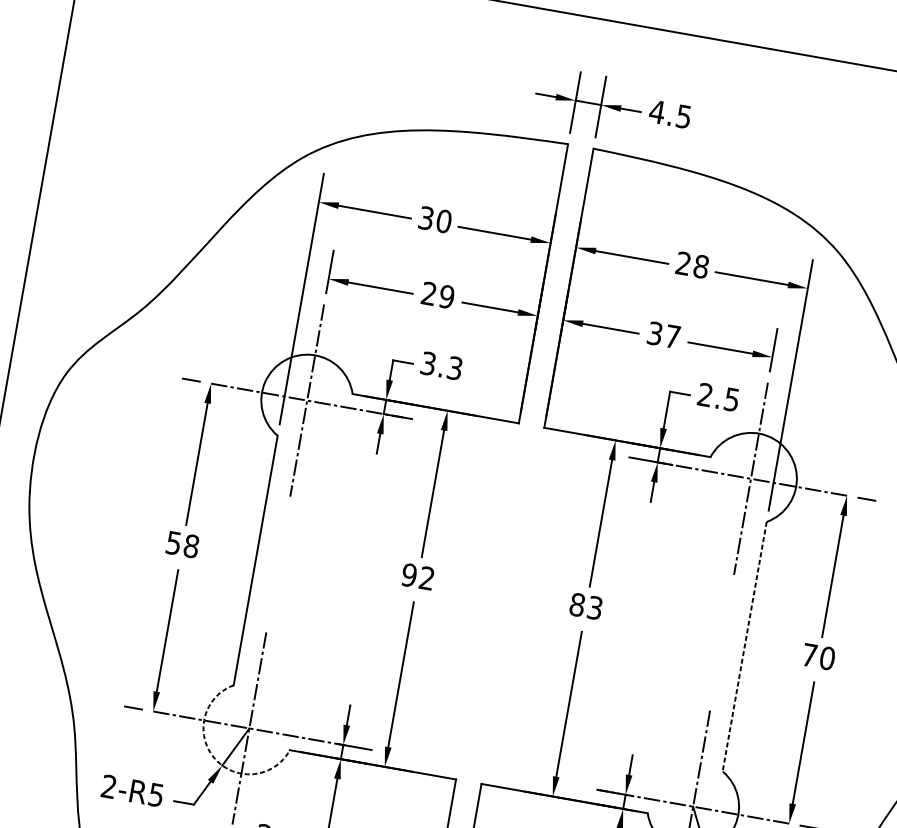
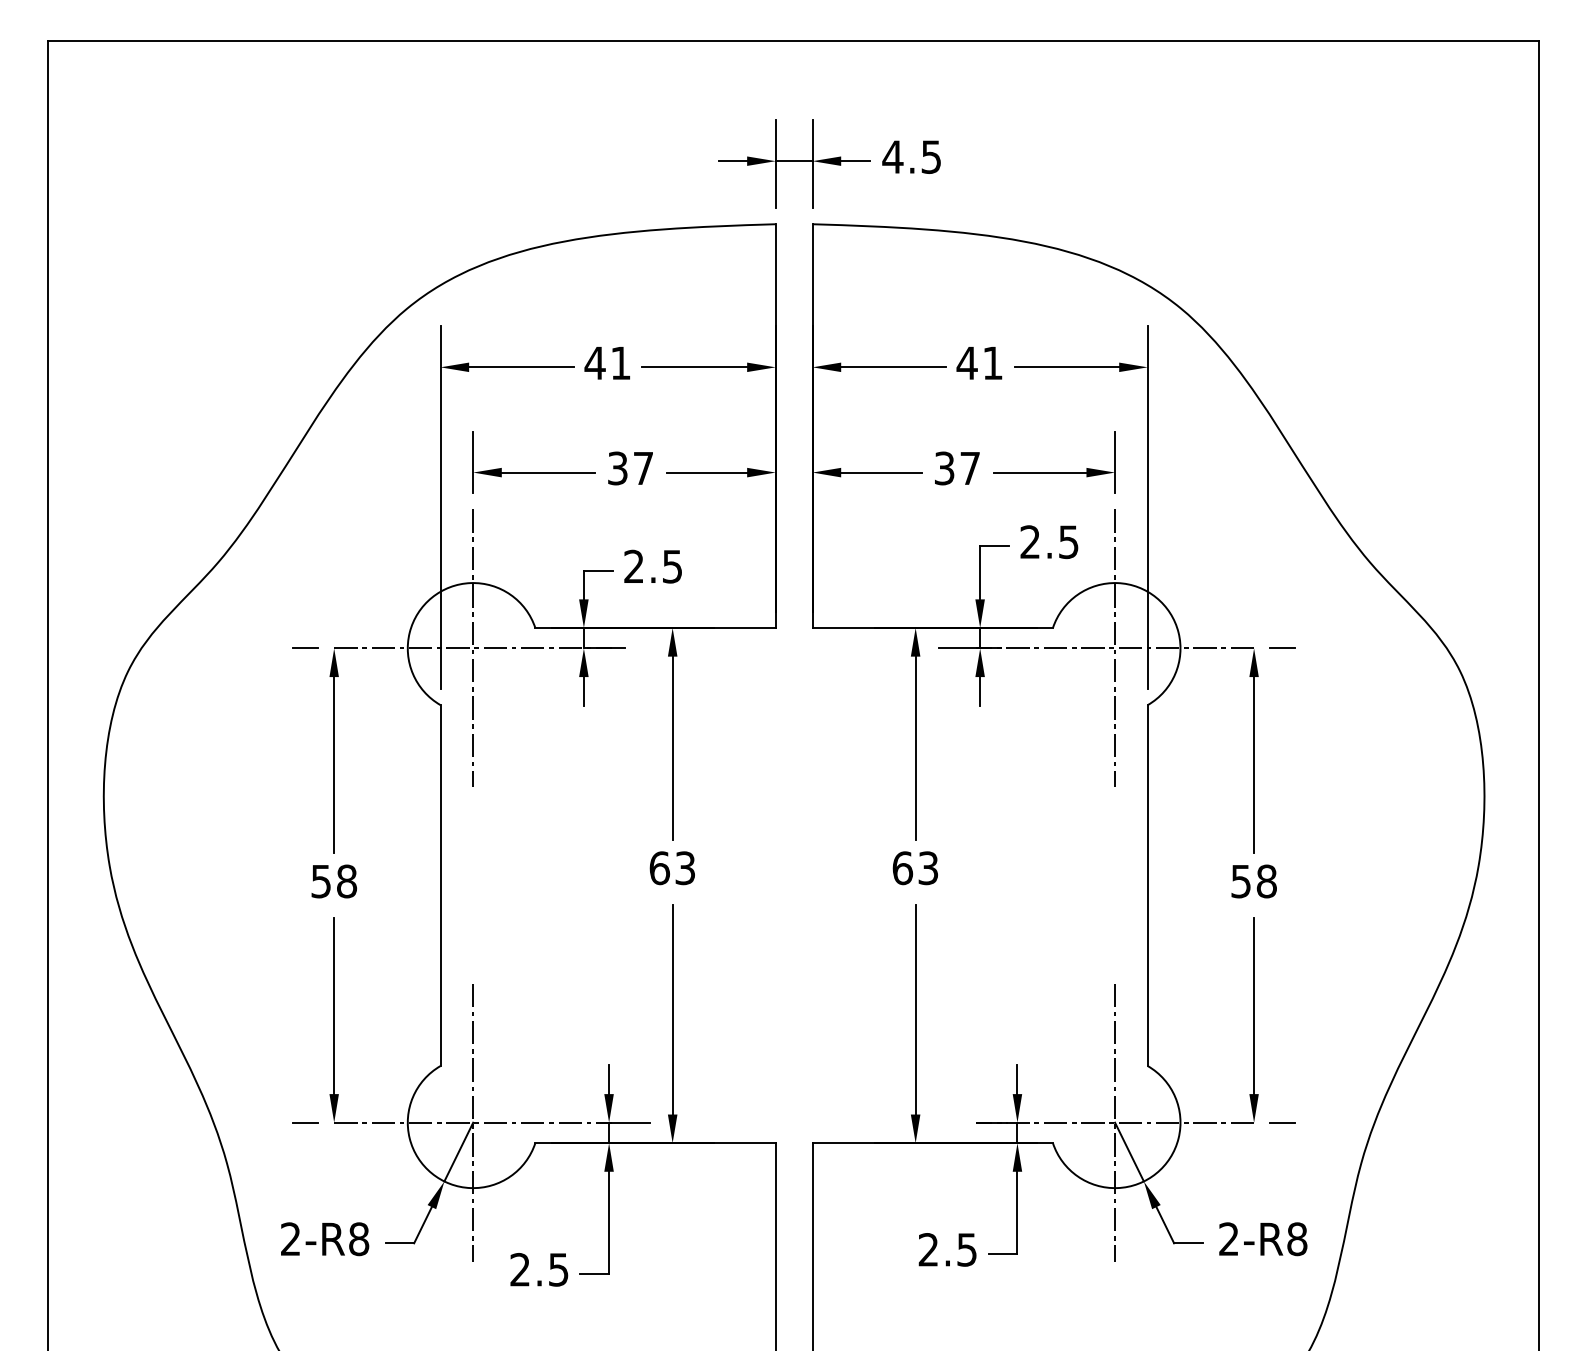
text: (434, 219) -> (607, 363), 30 -> 41
text: (691, 265) -> (979, 363), 28 -> 41
text: (437, 295) -> (630, 468), 29 -> 37
text: (441, 365) -> (653, 566), 3.3 -> 2.5
text: (417, 576) -> (671, 868), 92 -> 63
text: (577, 605) -> (902, 868), 83 -> 63
line: (744, 646) -> (1147, 885), dashed -> solid
text: (818, 656) -> (1254, 881), 70 -> 58
arc: (214, 758) -> (431, 1173), dashed -> solid
text: (156, 795) -> (359, 1239), 2-R5 -> 2-R8

